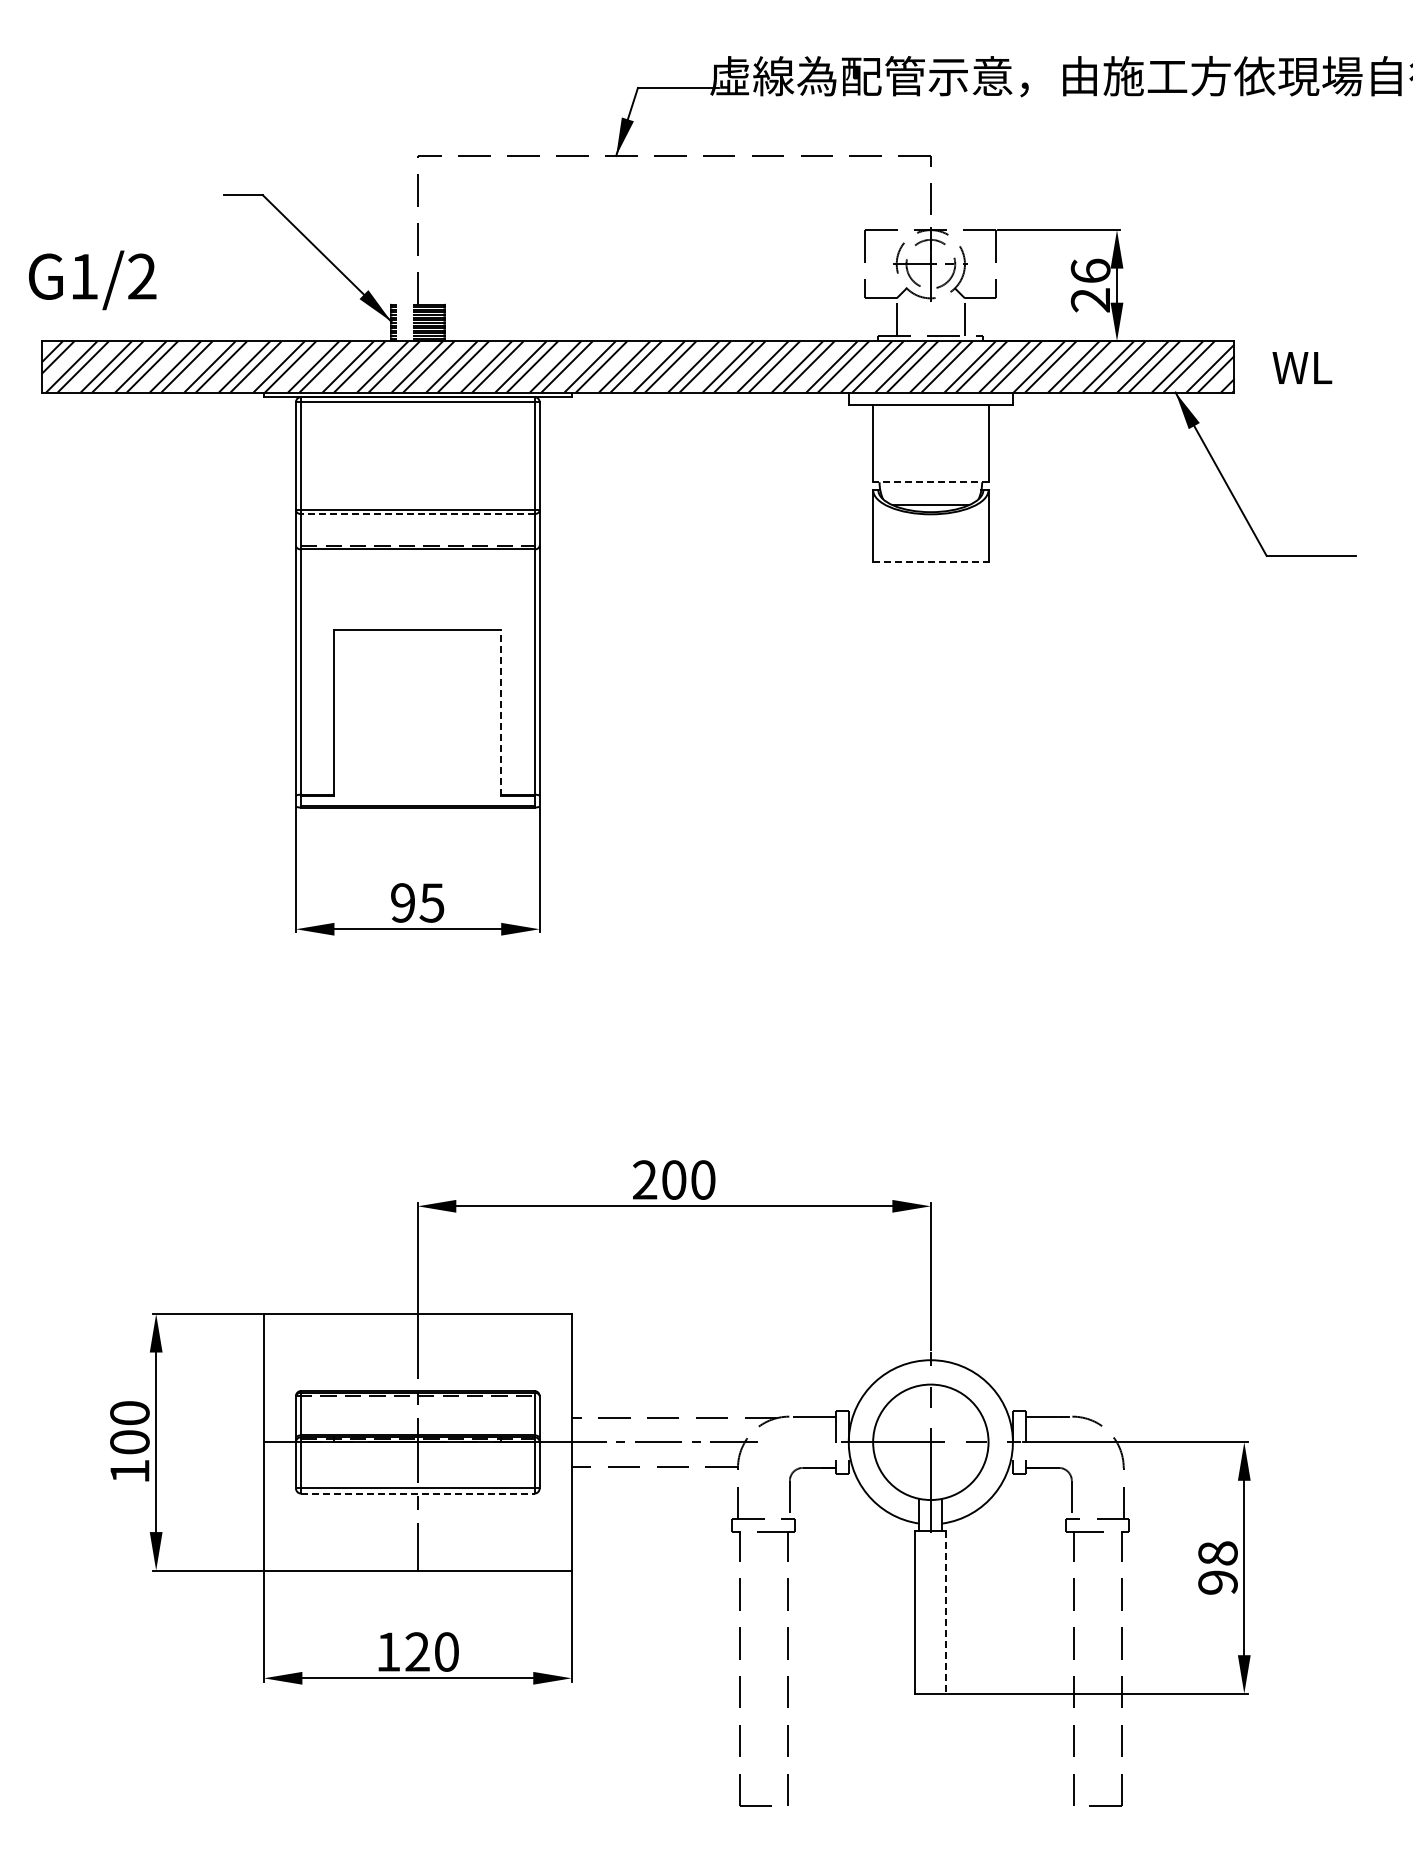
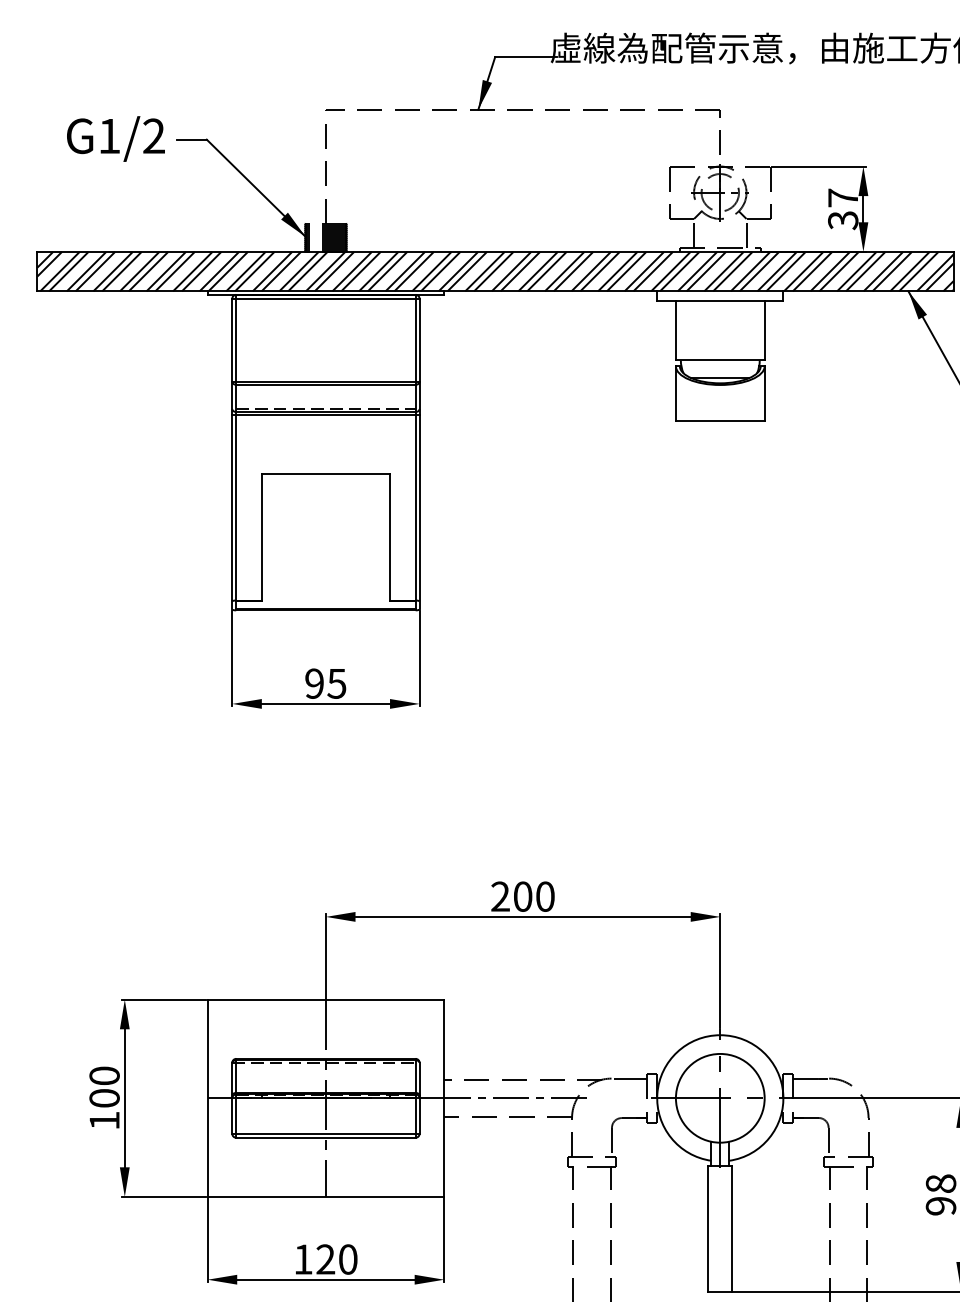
text: (92, 280) -> (115, 139), moved
text: (1090, 285) -> (843, 209), 26 -> 37
line: (930, 482) -> (720, 360), dashed -> solid
line: (417, 514) -> (325, 385), dashed -> solid
line: (417, 553) -> (325, 415), added
line: (930, 561) -> (720, 421), dashed -> solid
line: (501, 713) -> (390, 538), dashed -> solid
line: (417, 1493) -> (325, 1137), dashed -> solid
line: (946, 1612) -> (732, 1229), dashed -> solid

